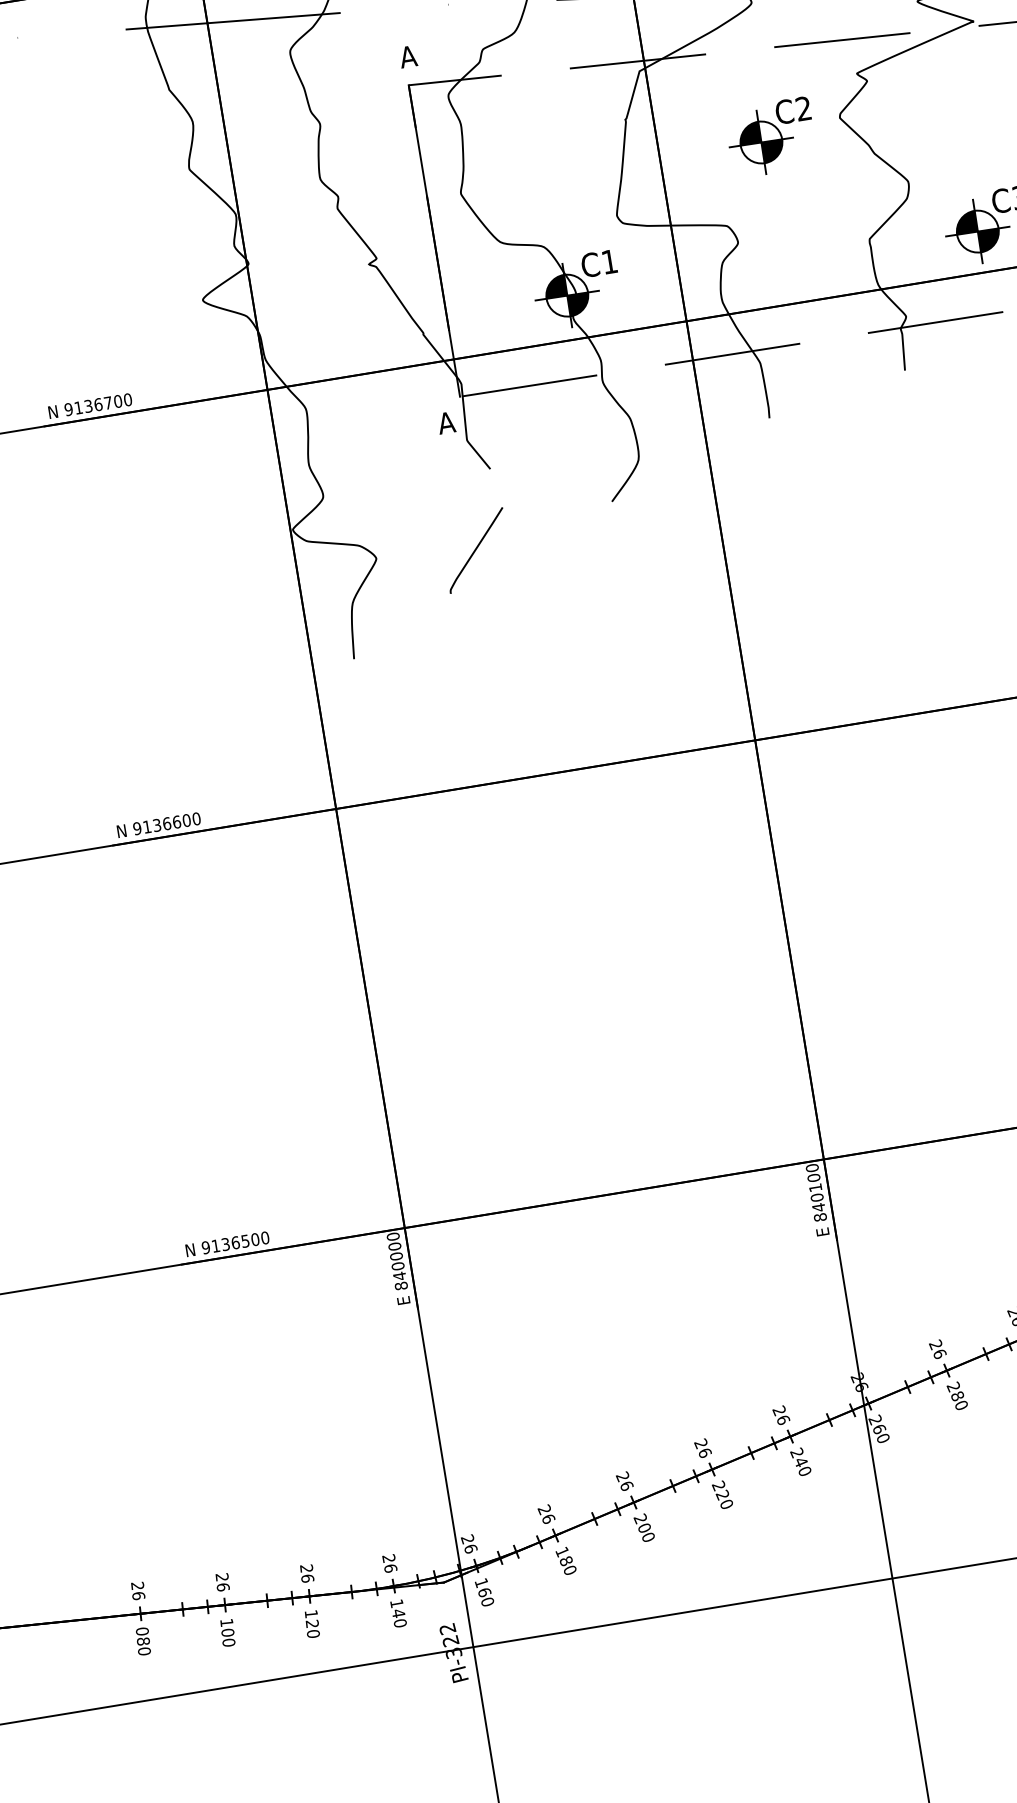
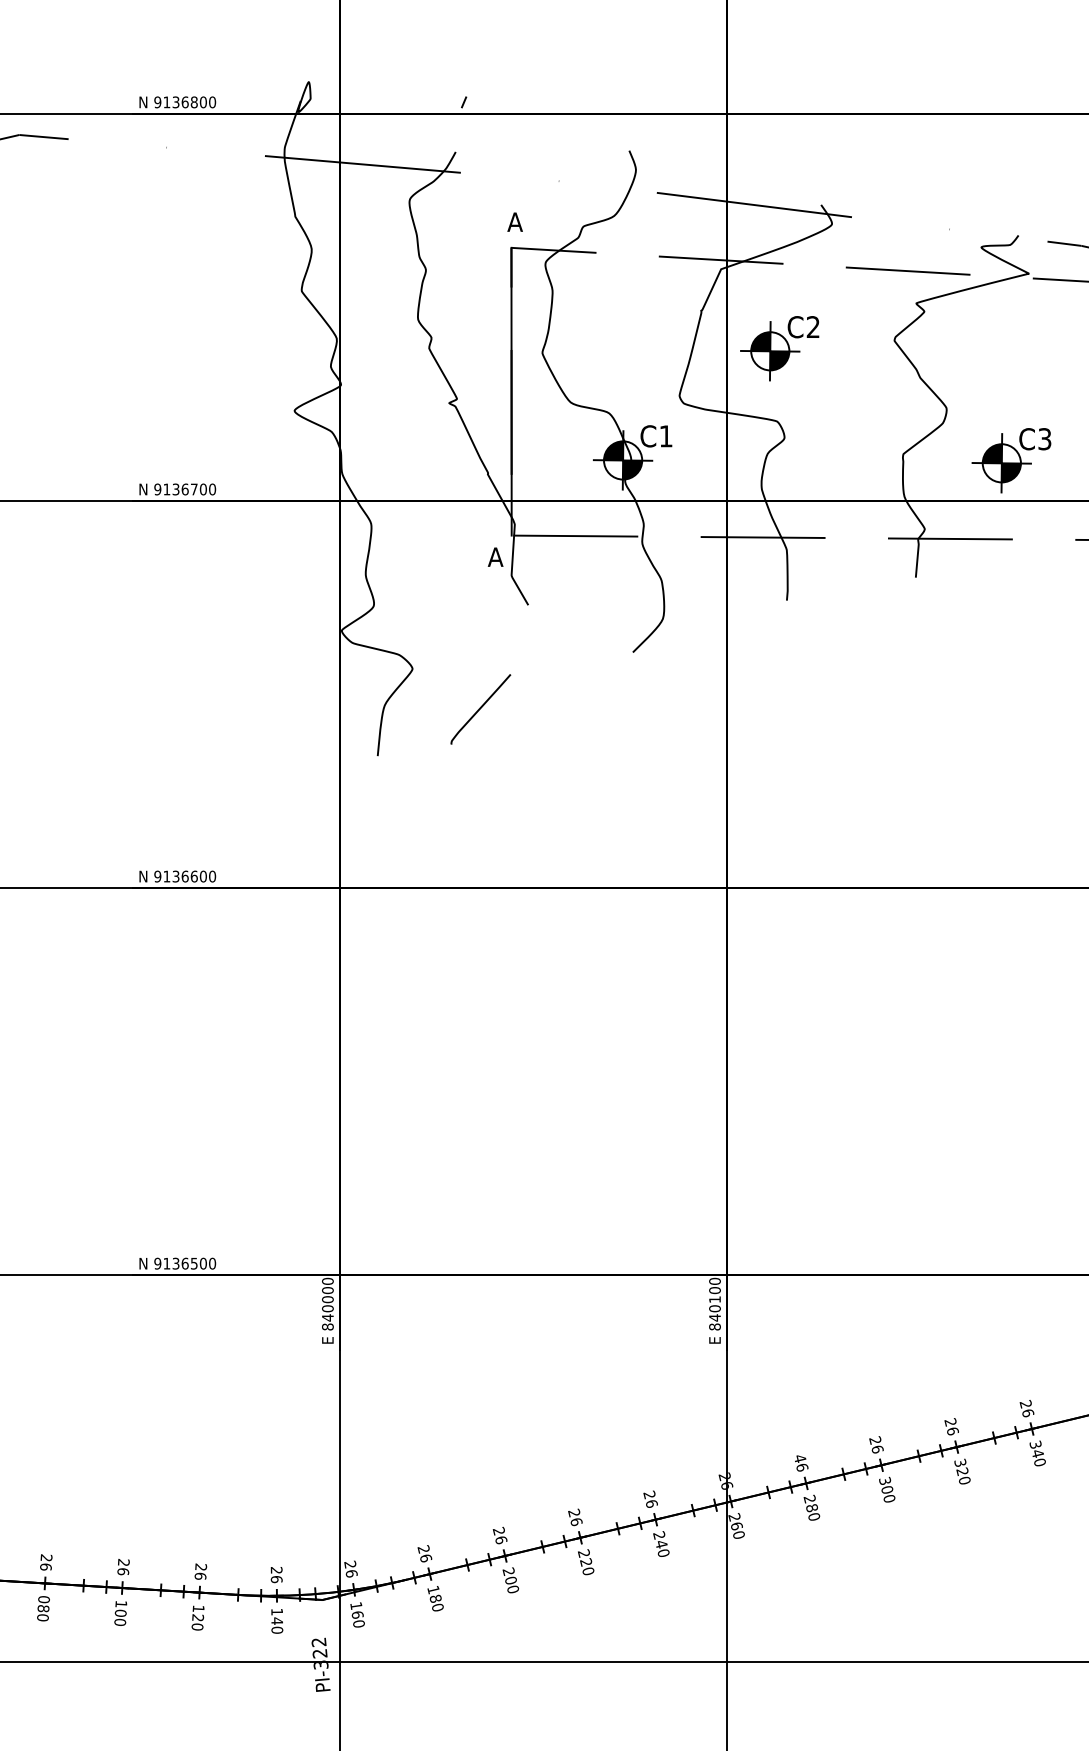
part: (770, 137) -> (779, 348), moved
curve: (476, 550) -> (480, 709), moved
text: (936, 1344) -> (800, 1458), 26 -> 46

